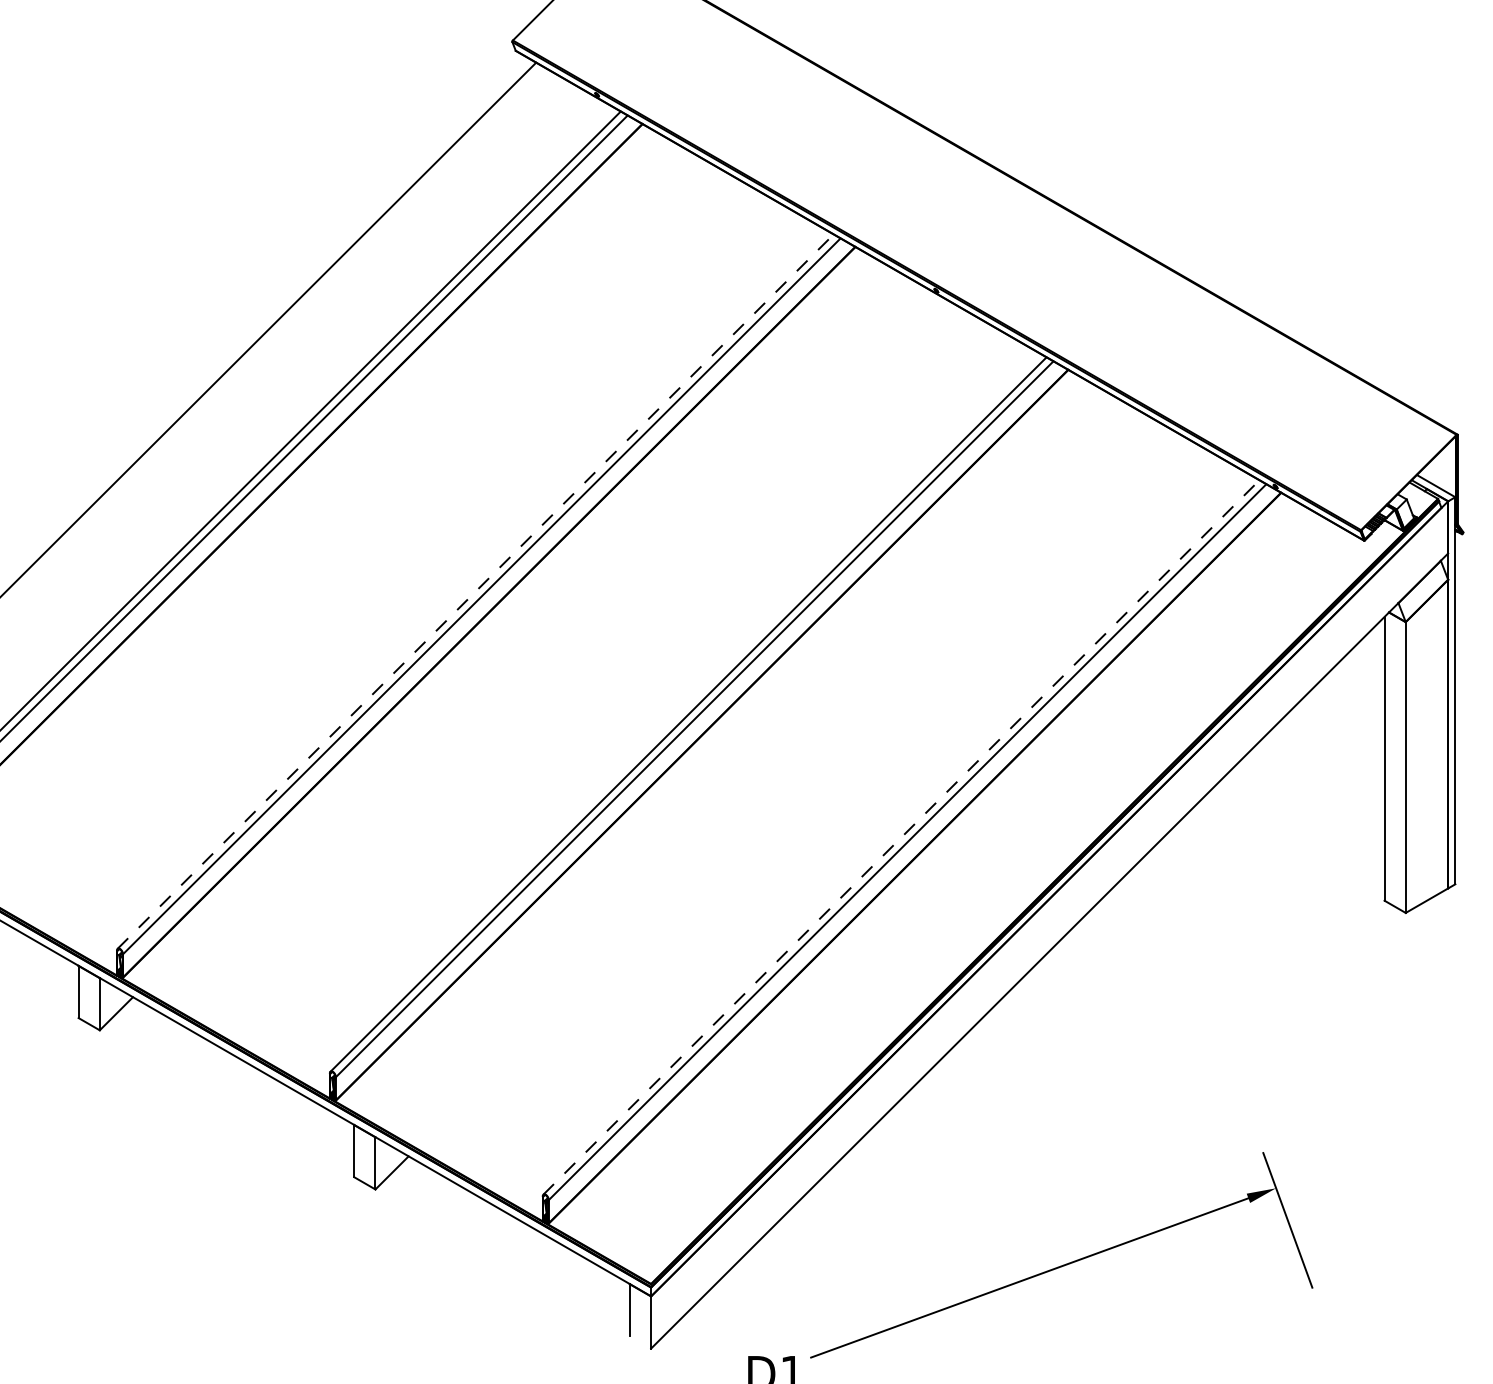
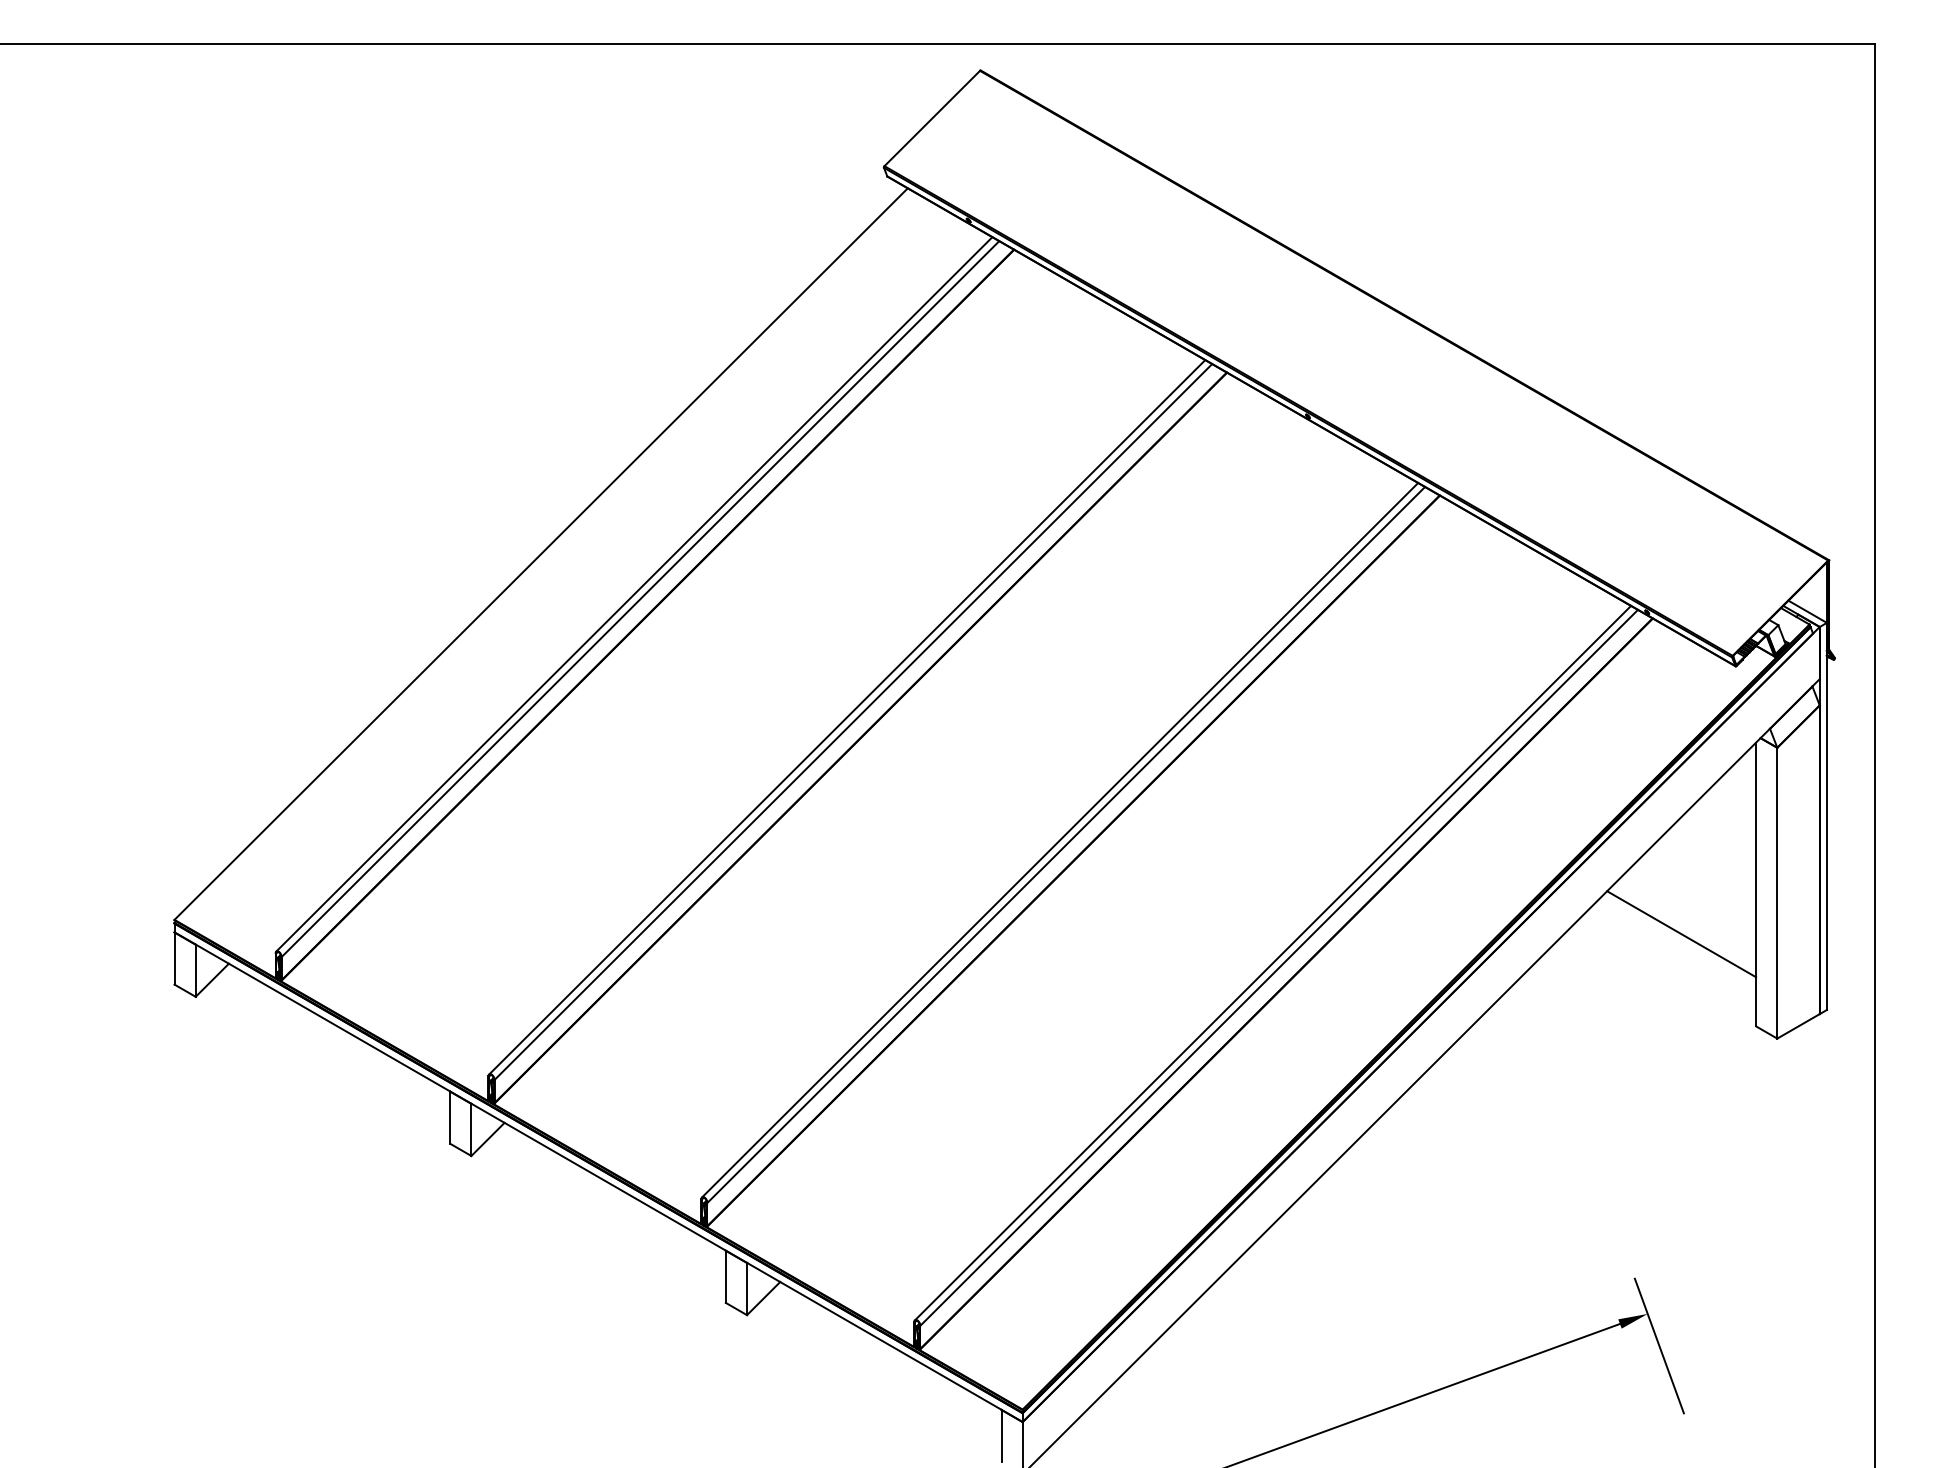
line: (475, 591) -> (847, 717), dashed -> solid
line: (1309, 808) -> (1681, 934), added
line: (900, 837) -> (1272, 963), dashed -> solid

